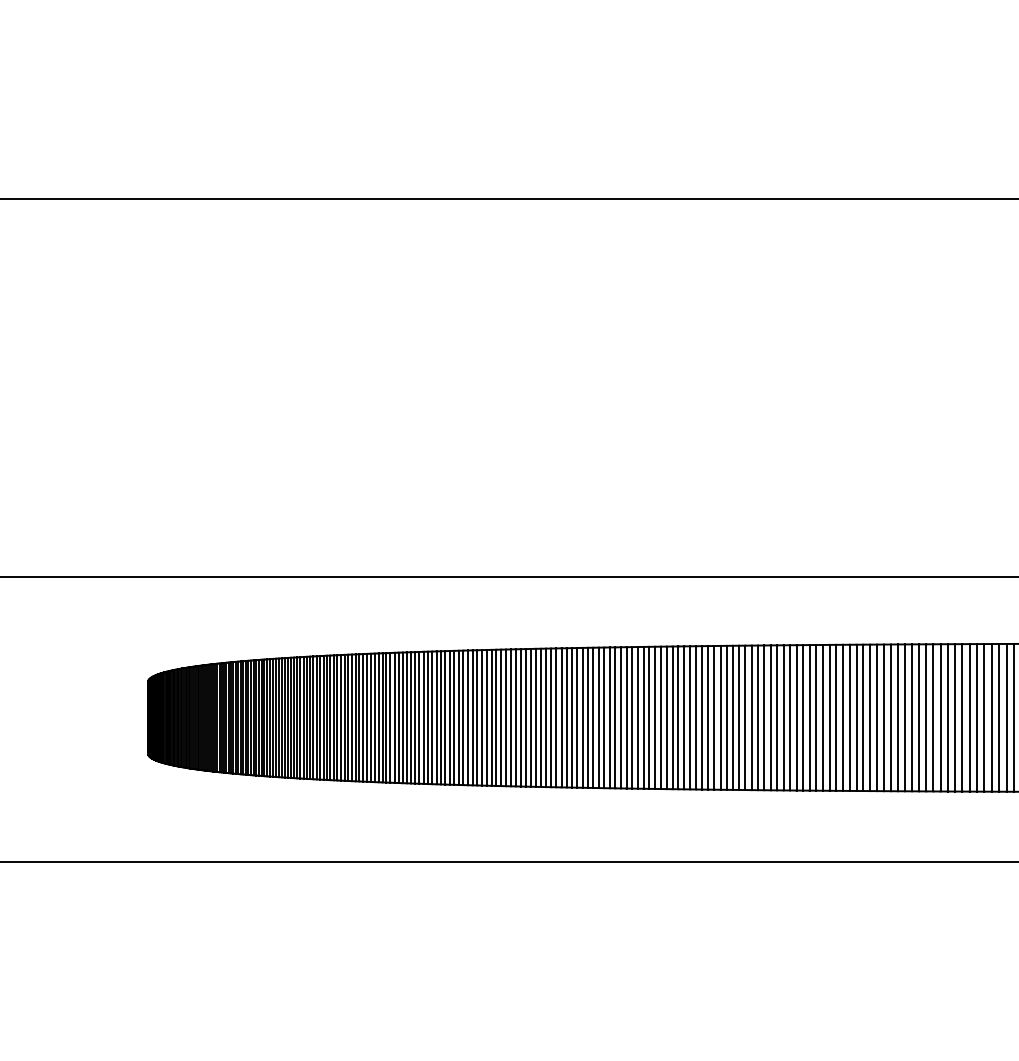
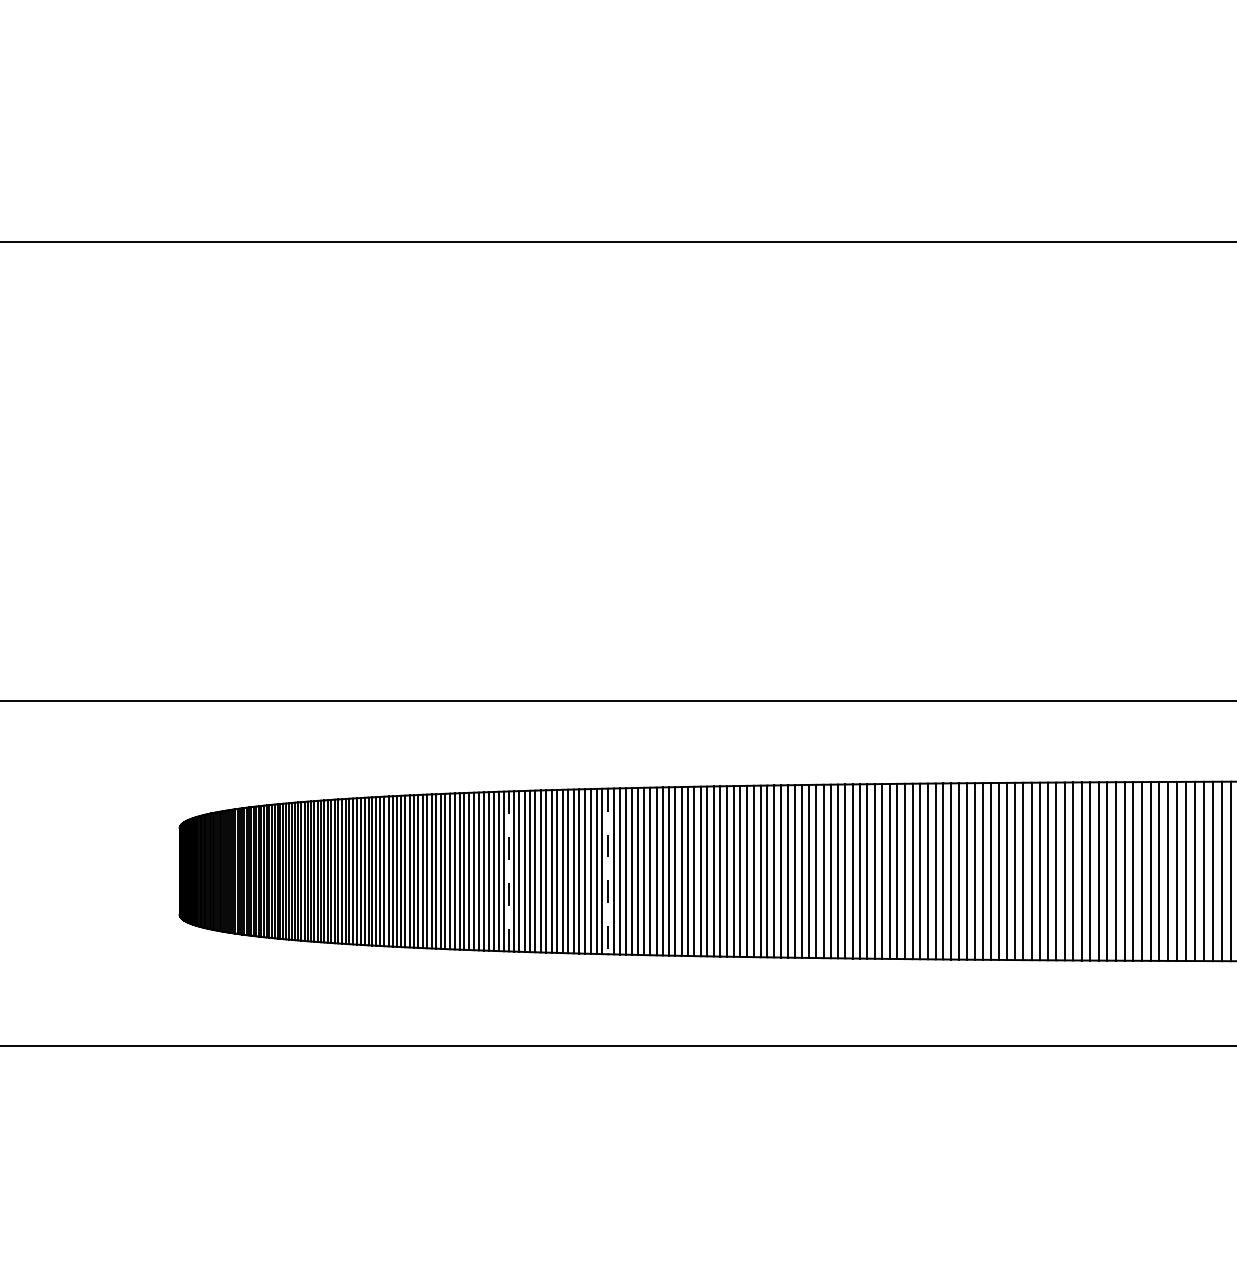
line: (419, 717) -> (509, 871), solid -> dashed
line: (501, 718) -> (608, 872), solid -> dashed

